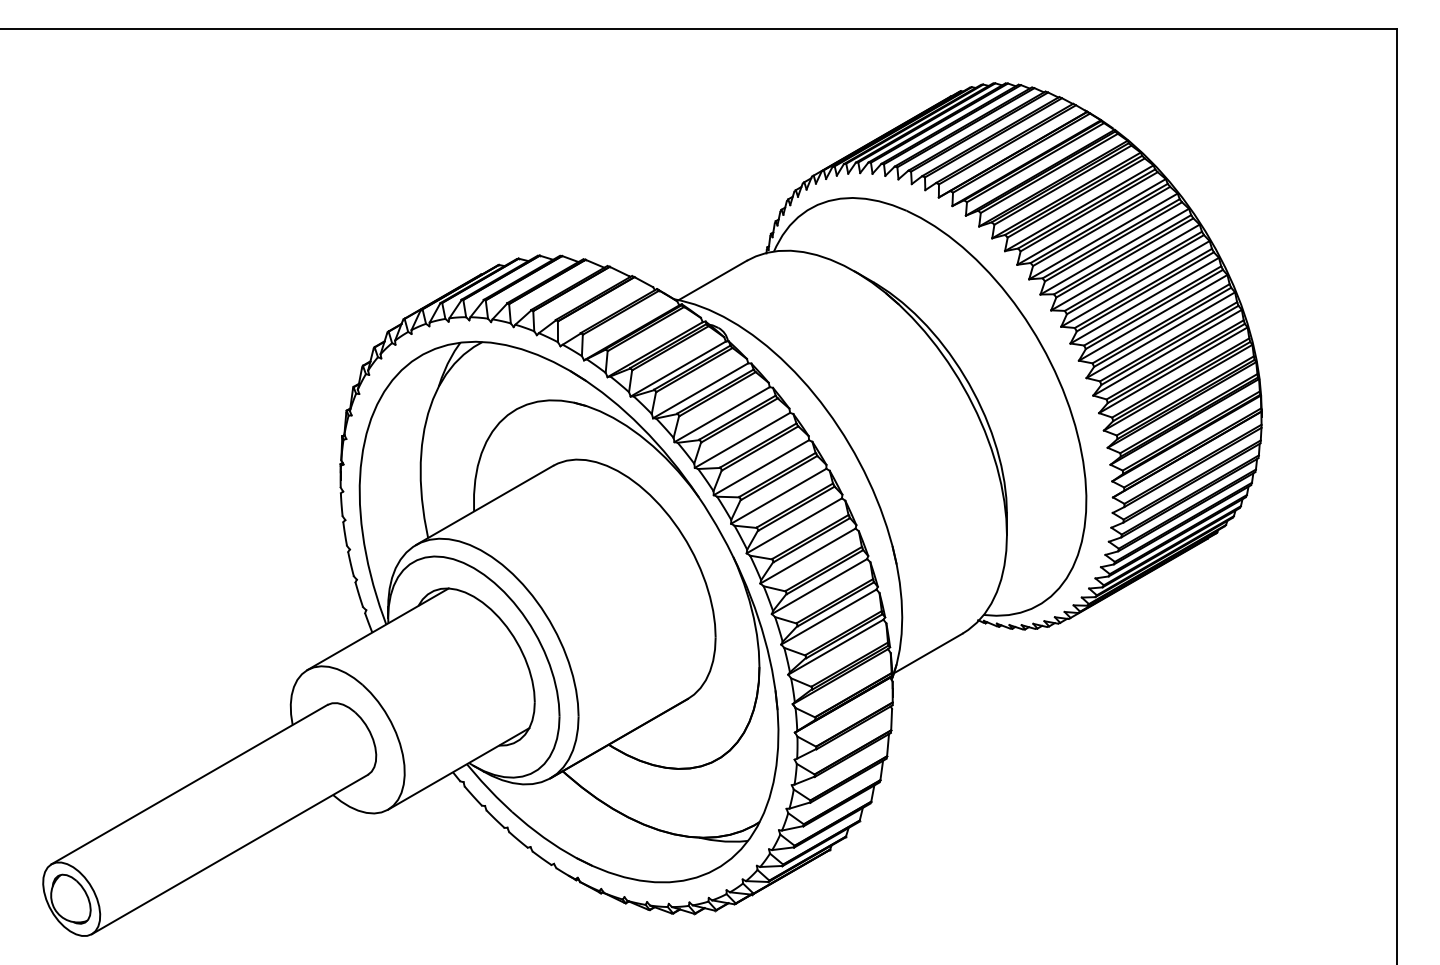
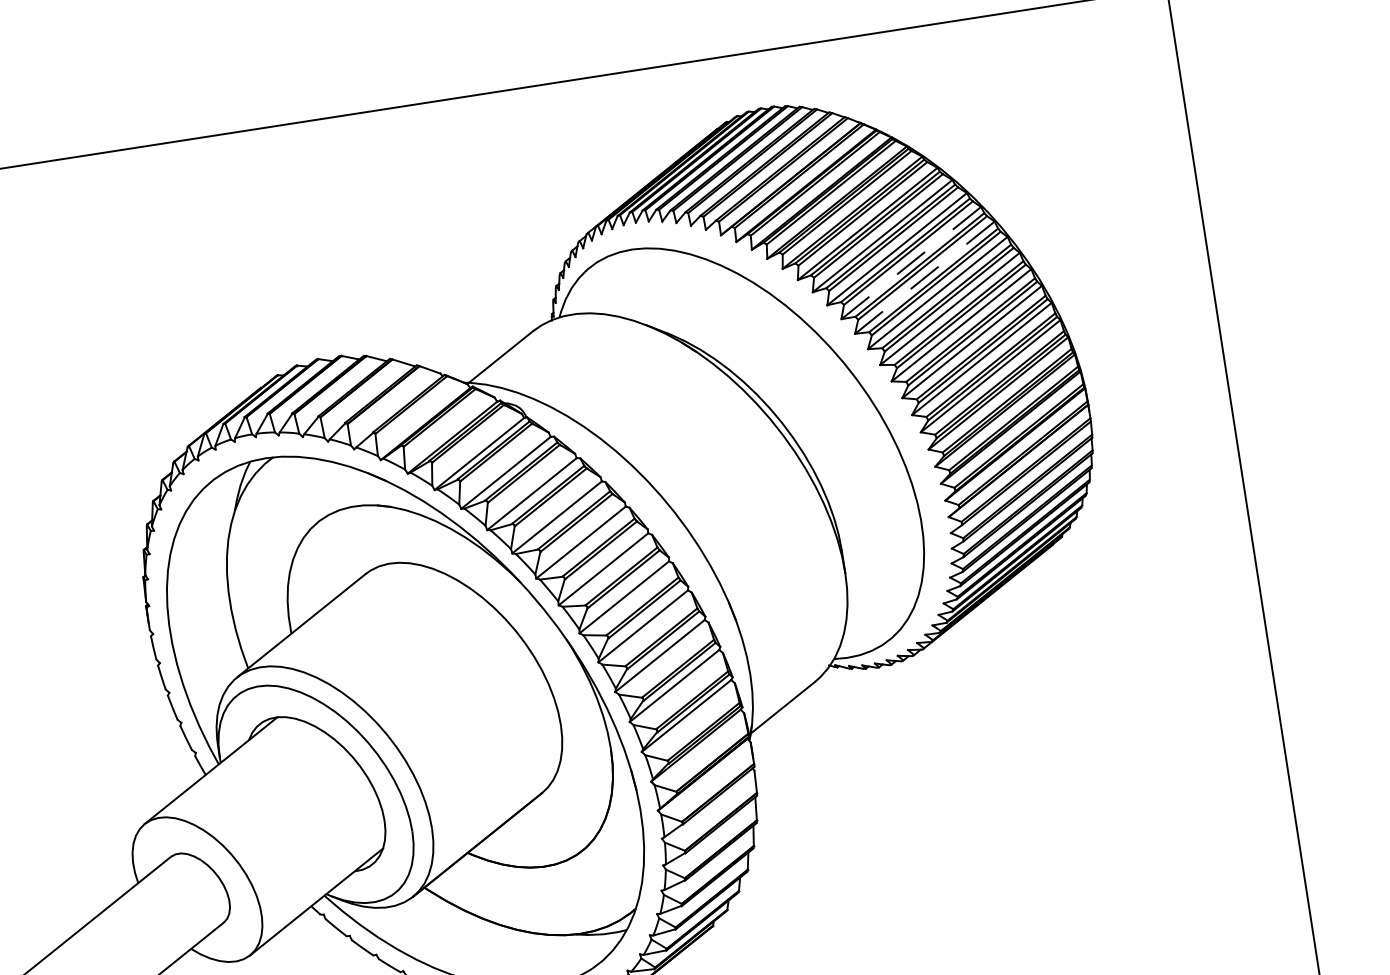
line: (1114, 251) -> (910, 262), solid -> dashed
line: (1125, 267) -> (924, 277), solid -> dashed

